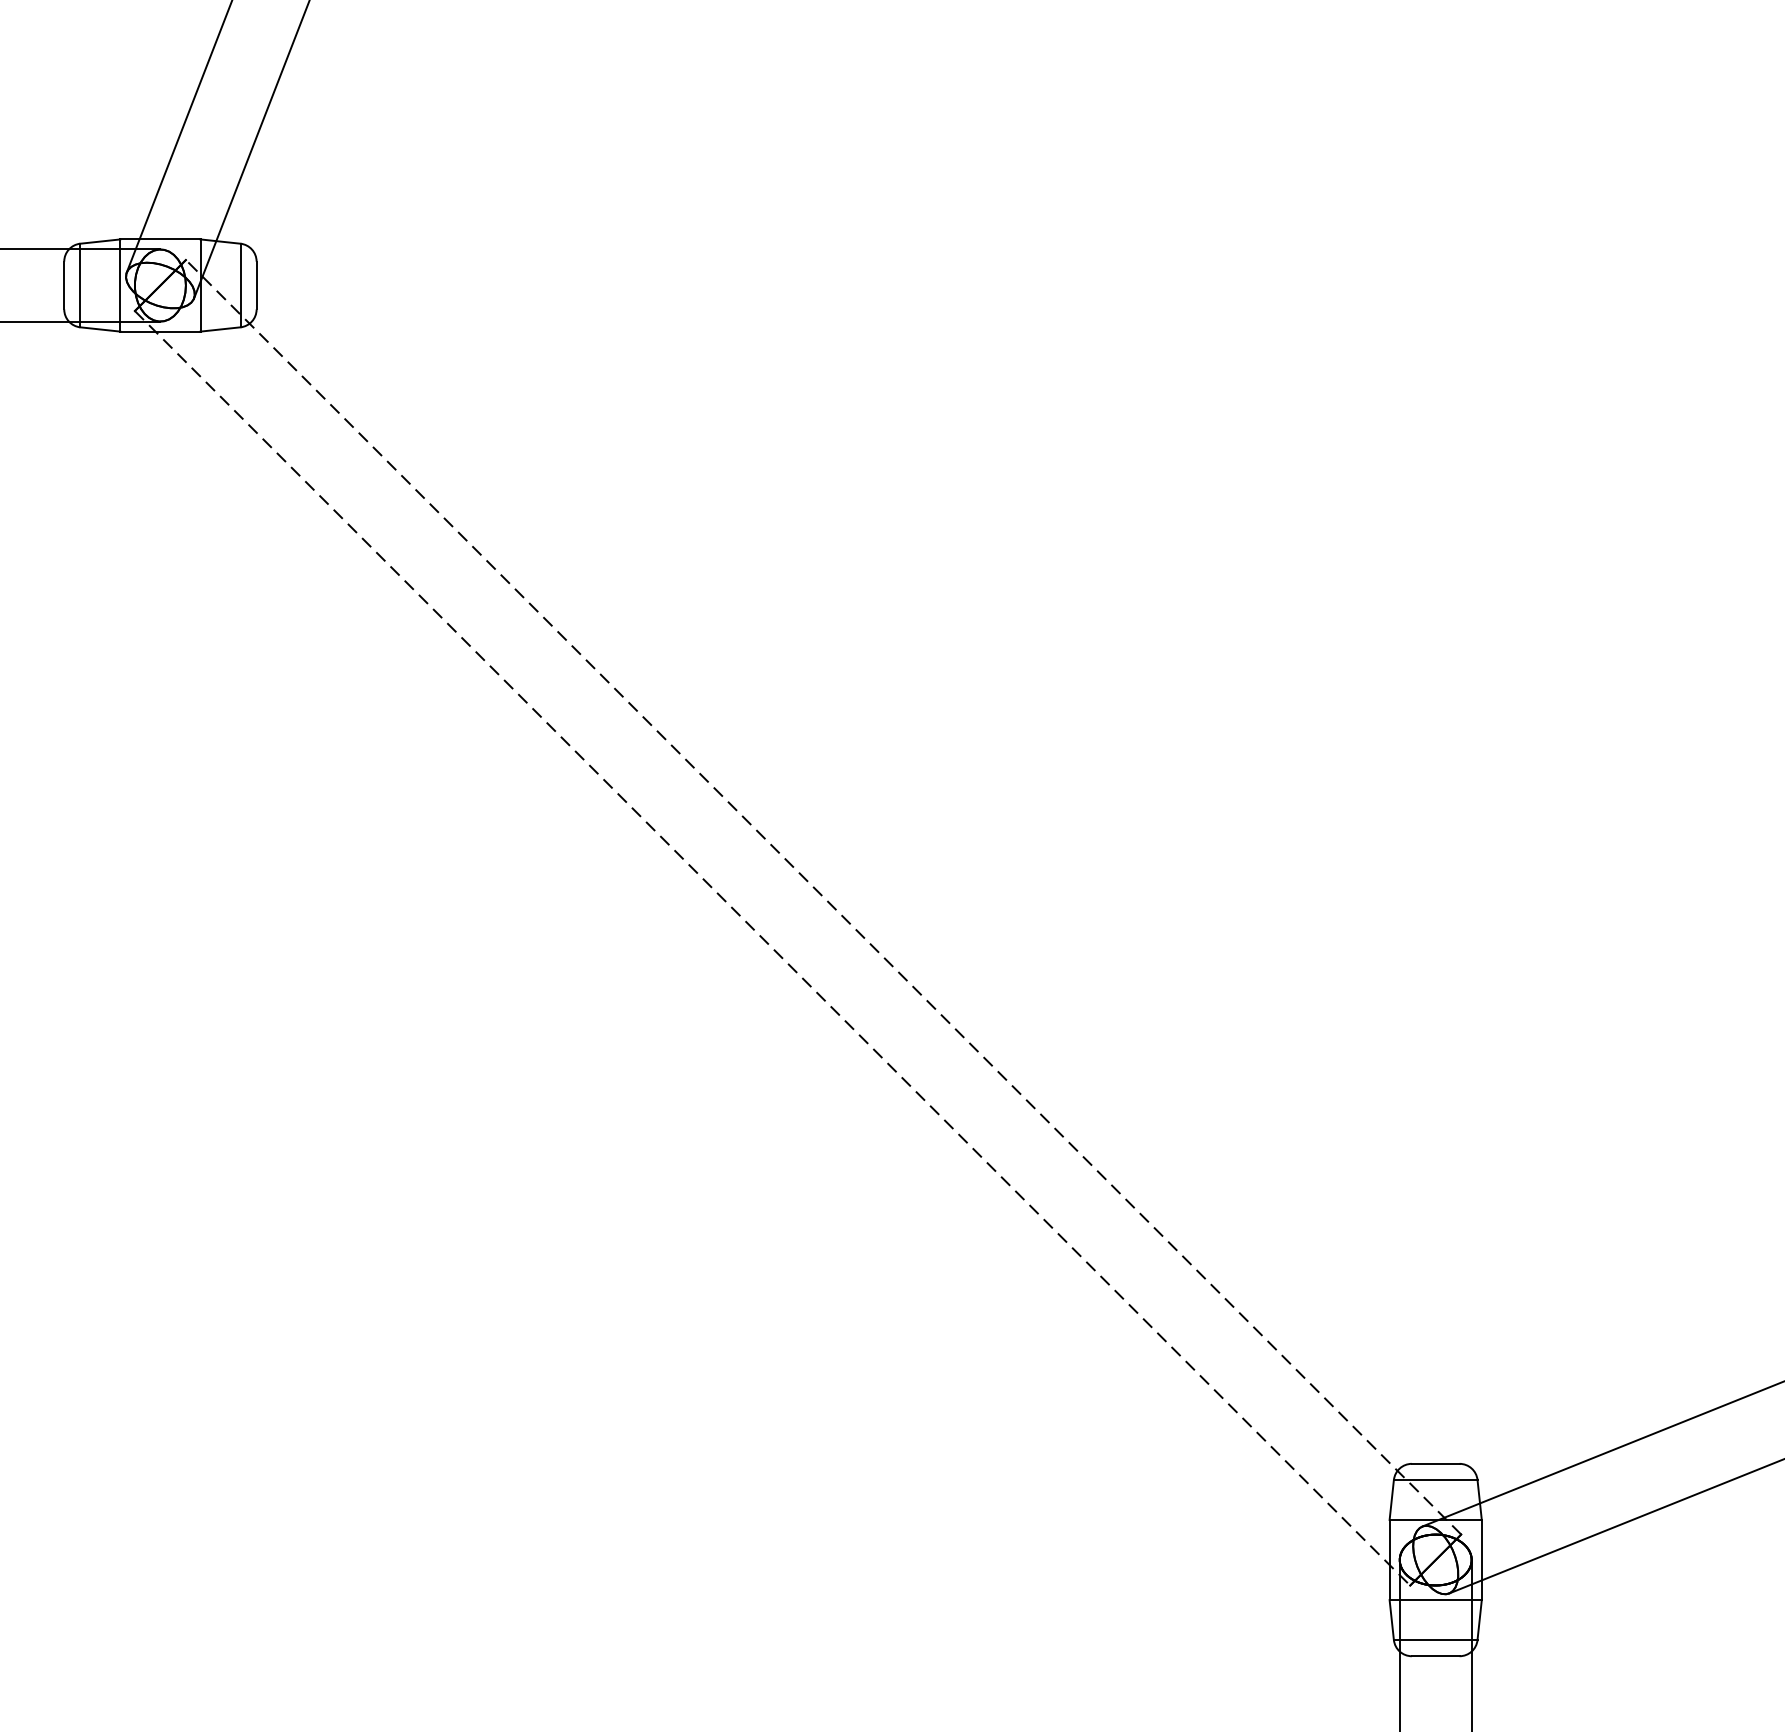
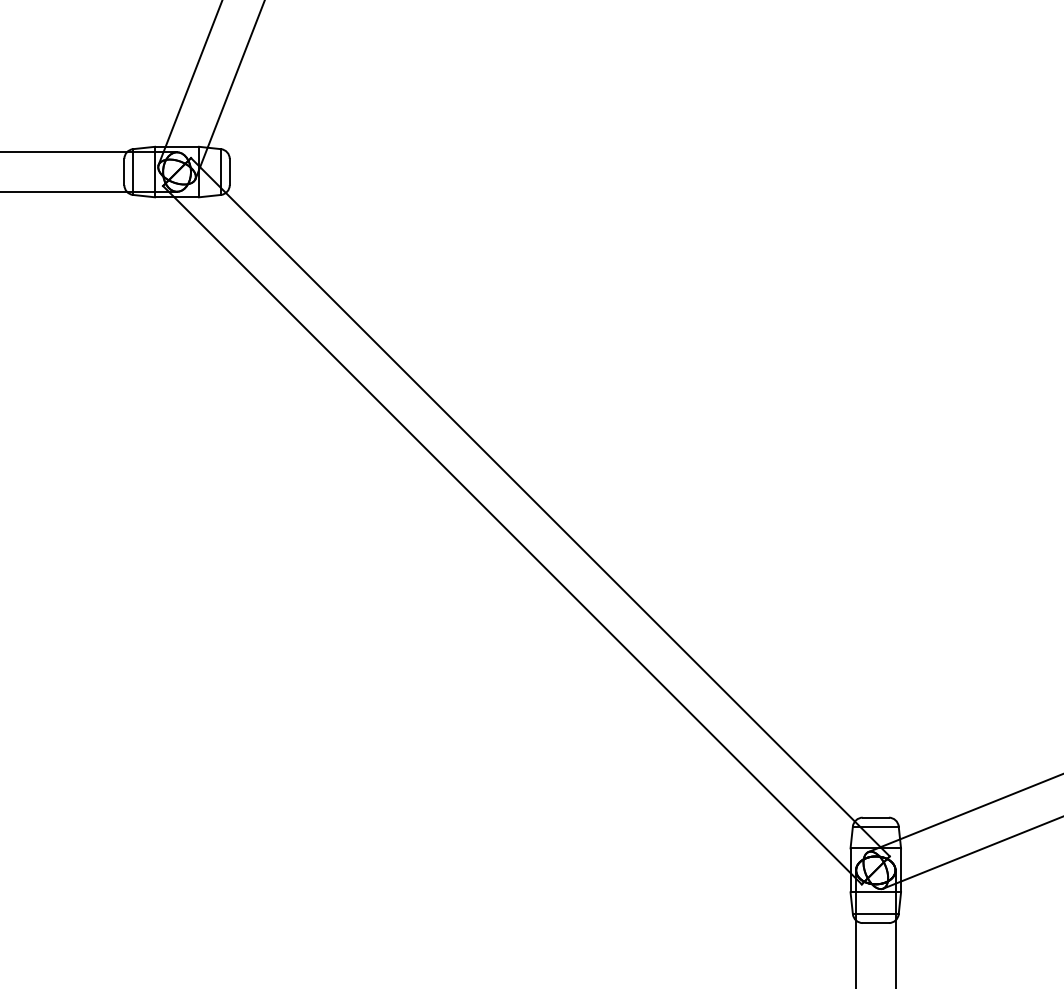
line: (823, 897) -> (540, 507), dashed -> solid
line: (772, 948) -> (512, 535), dashed -> solid

